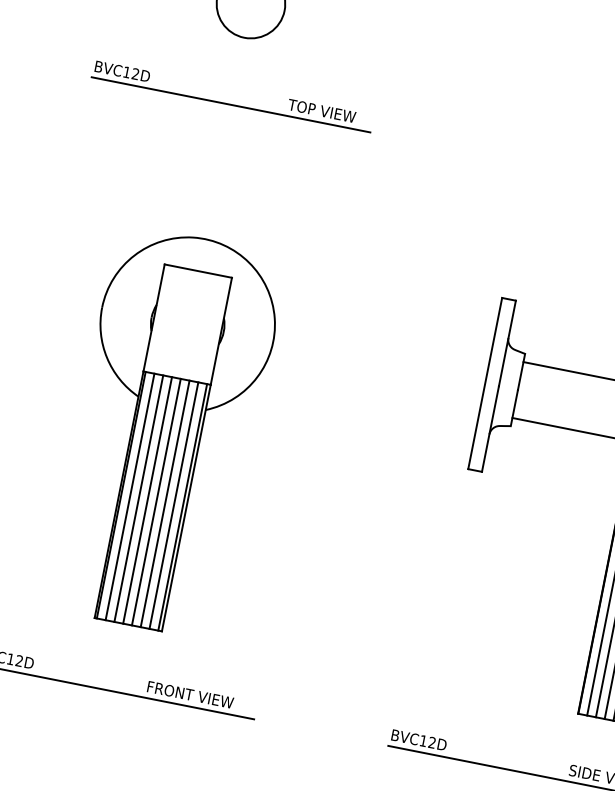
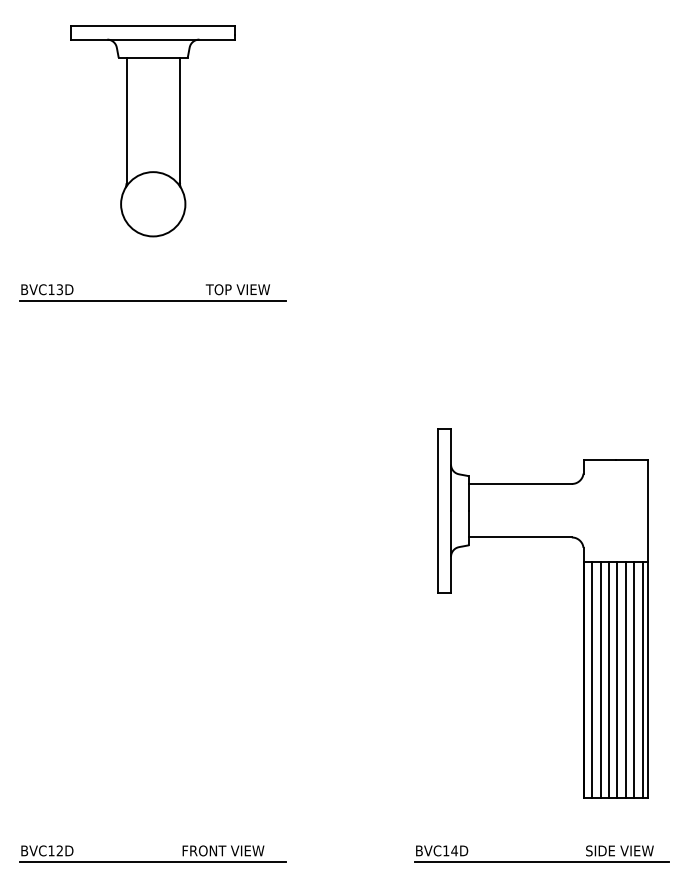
text: (135, 73) -> (59, 289), BVC12D -> BVC13D
part: (166, 432) -> (153, 613), removed
text: (432, 742) -> (454, 850), BVC12D -> BVC14D

